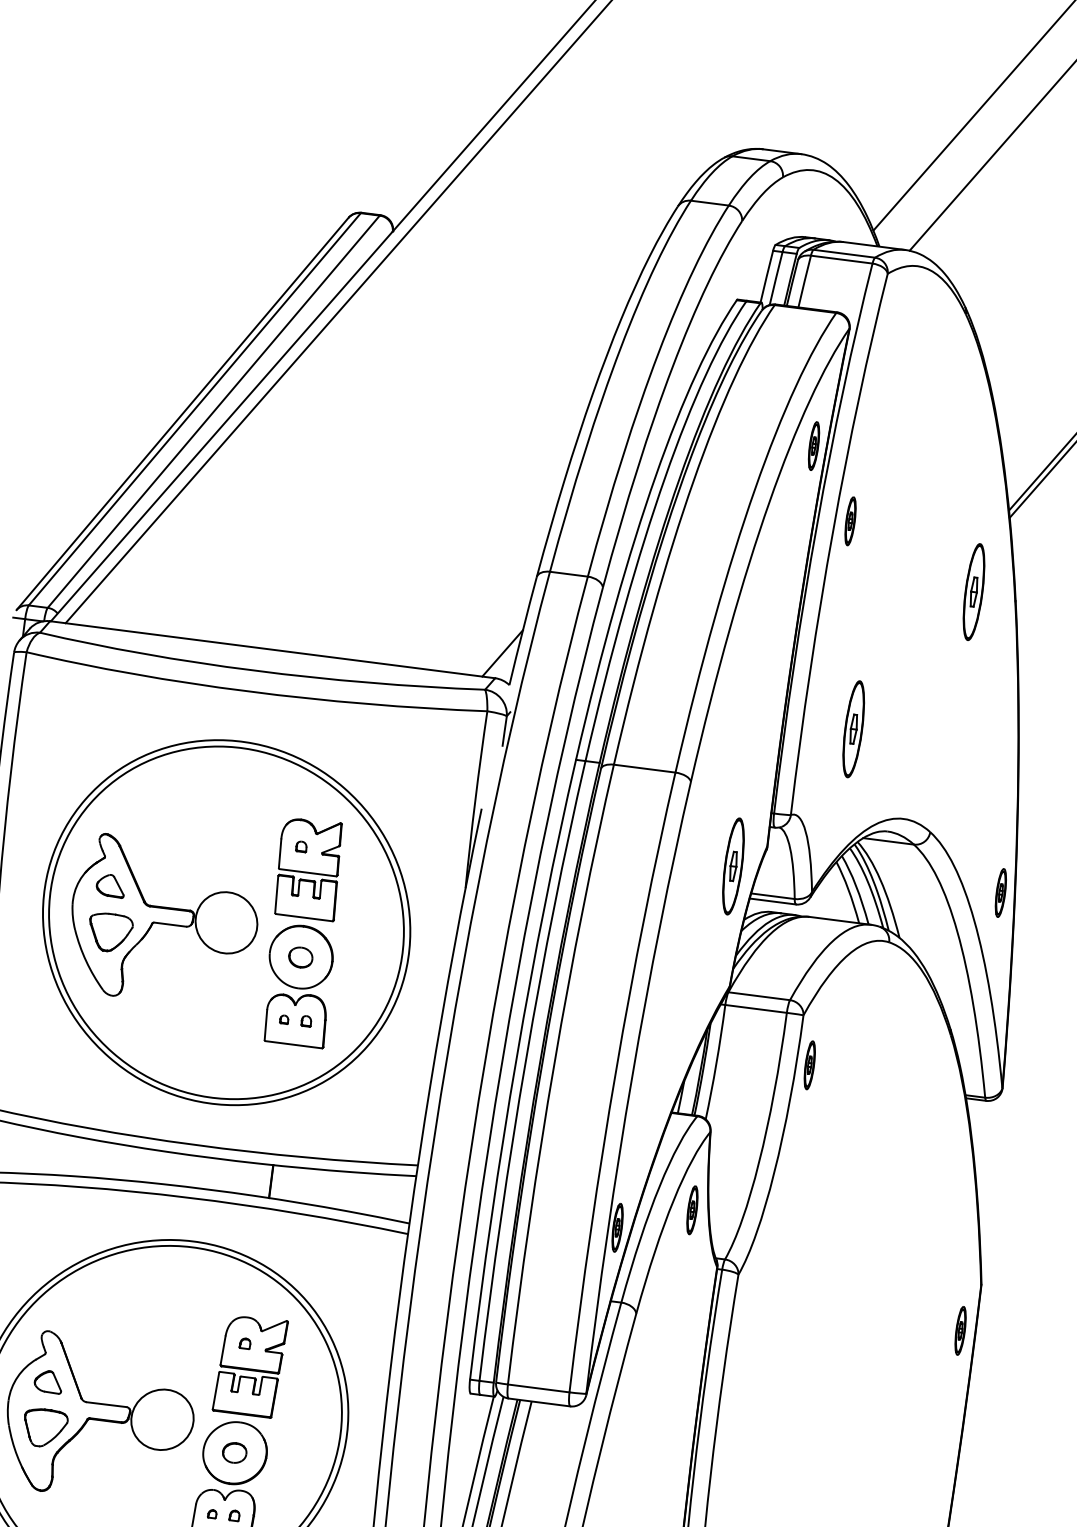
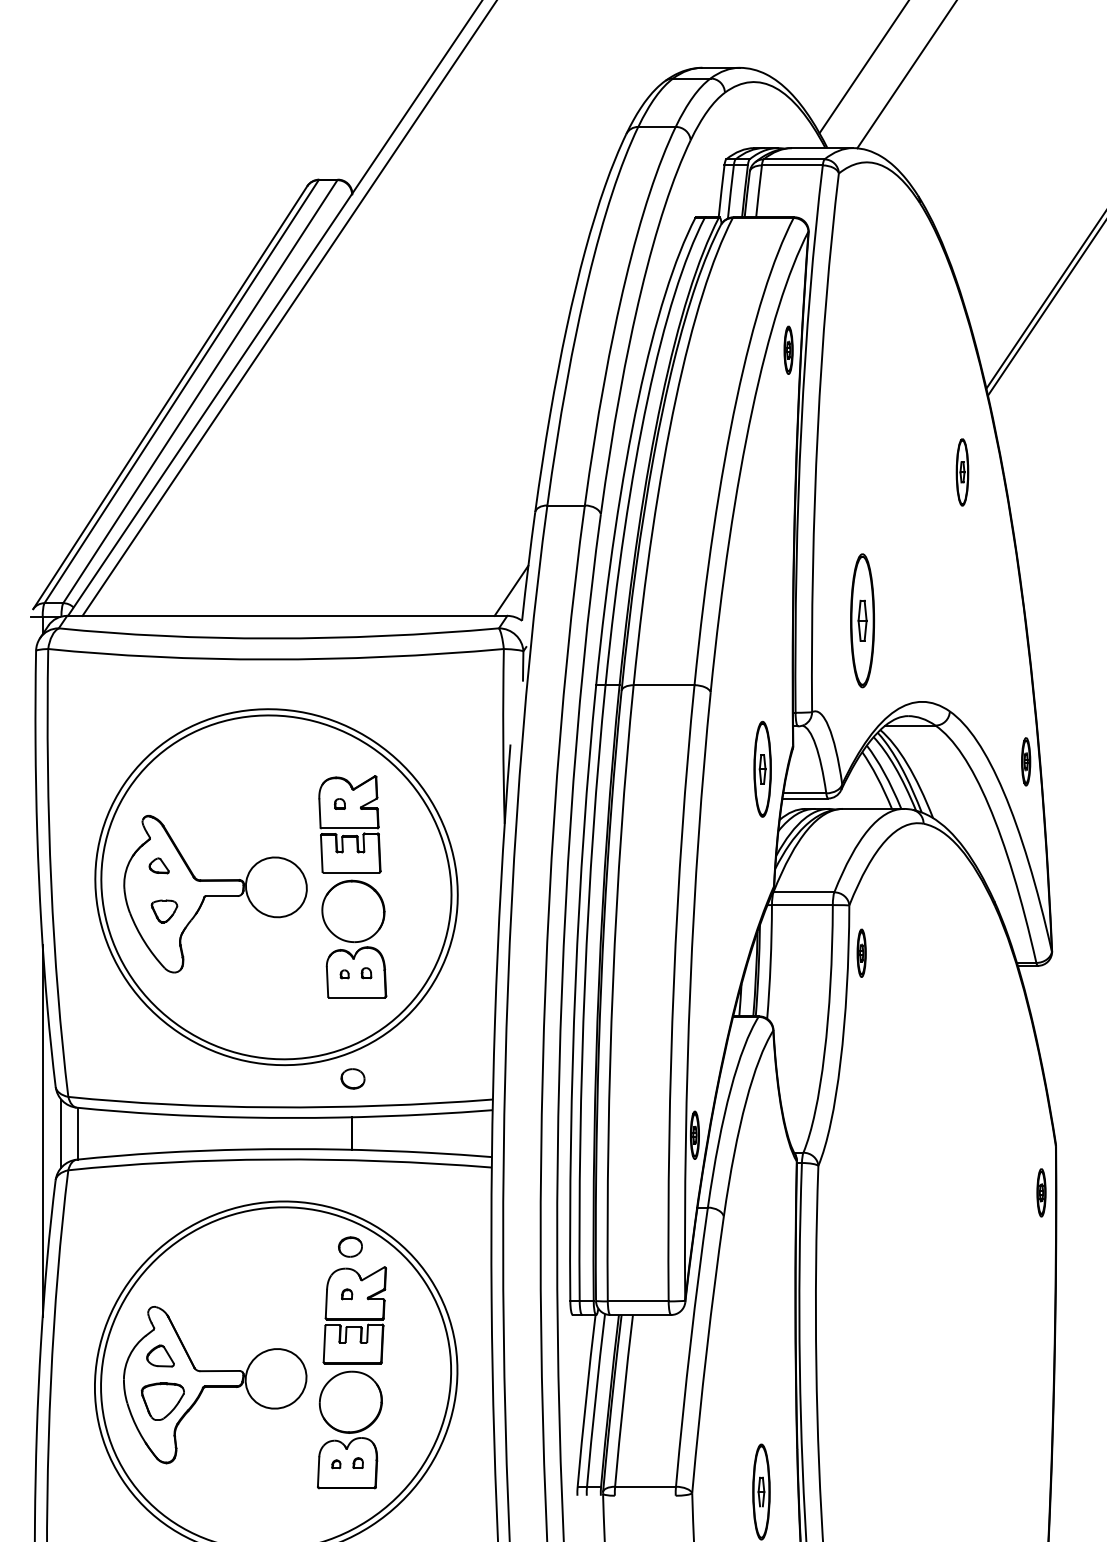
part: (850, 520) -> (833, 418), removed
part: (974, 592) -> (962, 472), size x0.7
part: (853, 728) -> (862, 620), size x1.4
part: (110, 885) -> (158, 865), size x0.7
part: (110, 932) -> (164, 911), size x0.6
part: (300, 957) -> (352, 1078), moved
part: (692, 1209) -> (765, 1108), removed
part: (234, 1452) -> (350, 1246), moved

